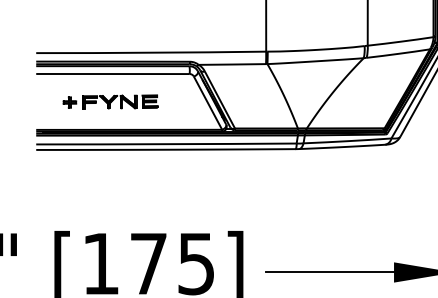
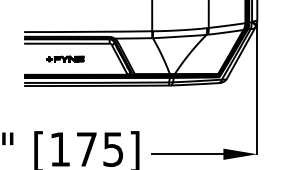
part: (110, 100) -> (65, 58), size x0.7

